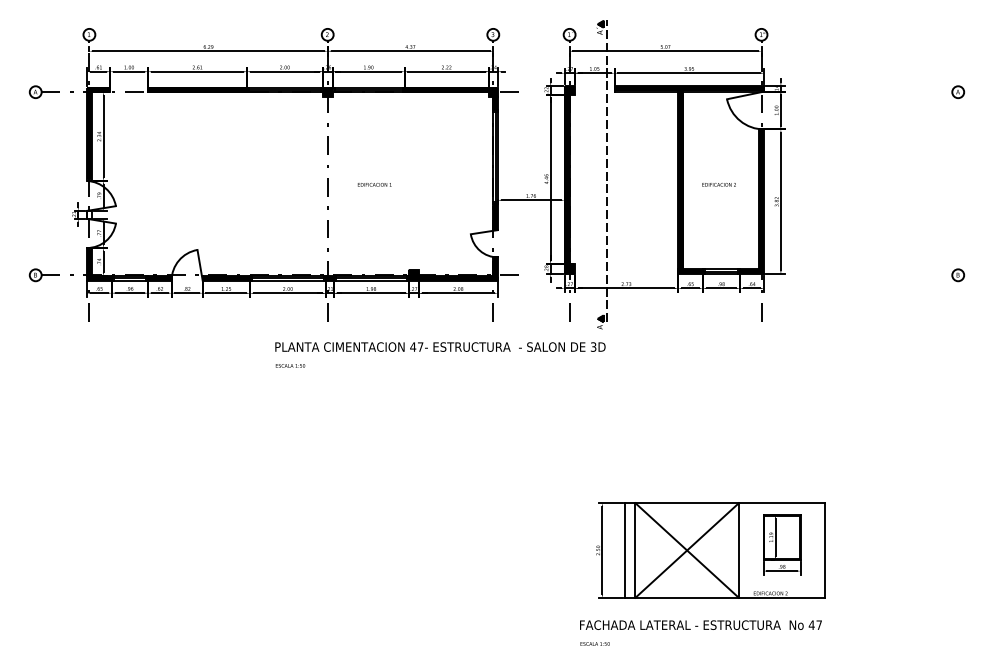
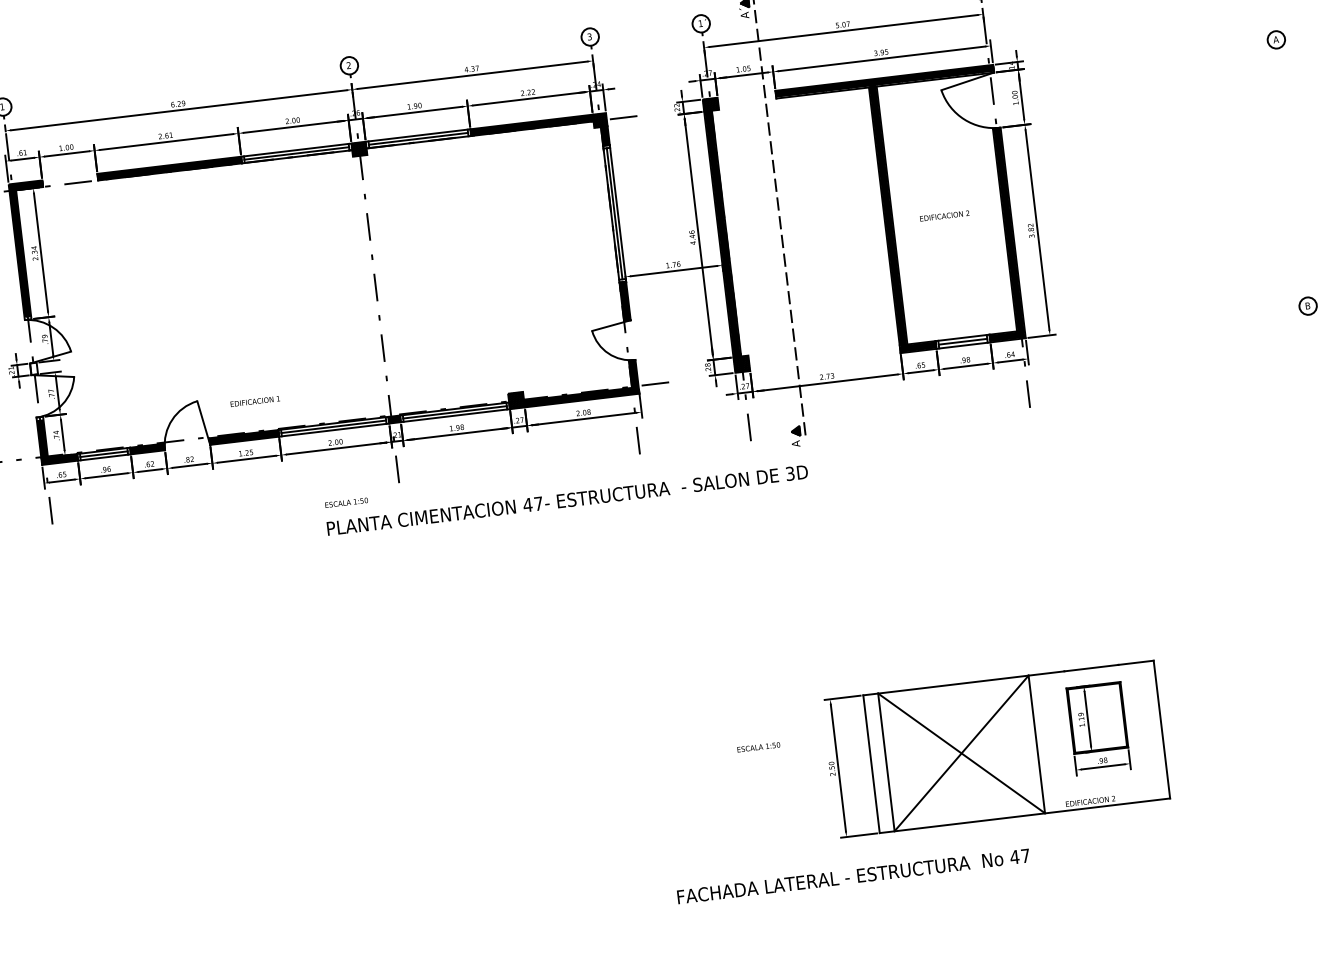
text: (374, 184) -> (254, 401), moved
text: (290, 365) -> (346, 502), moved
text: (700, 624) -> (852, 875), moved
text: (594, 643) -> (757, 746), moved

